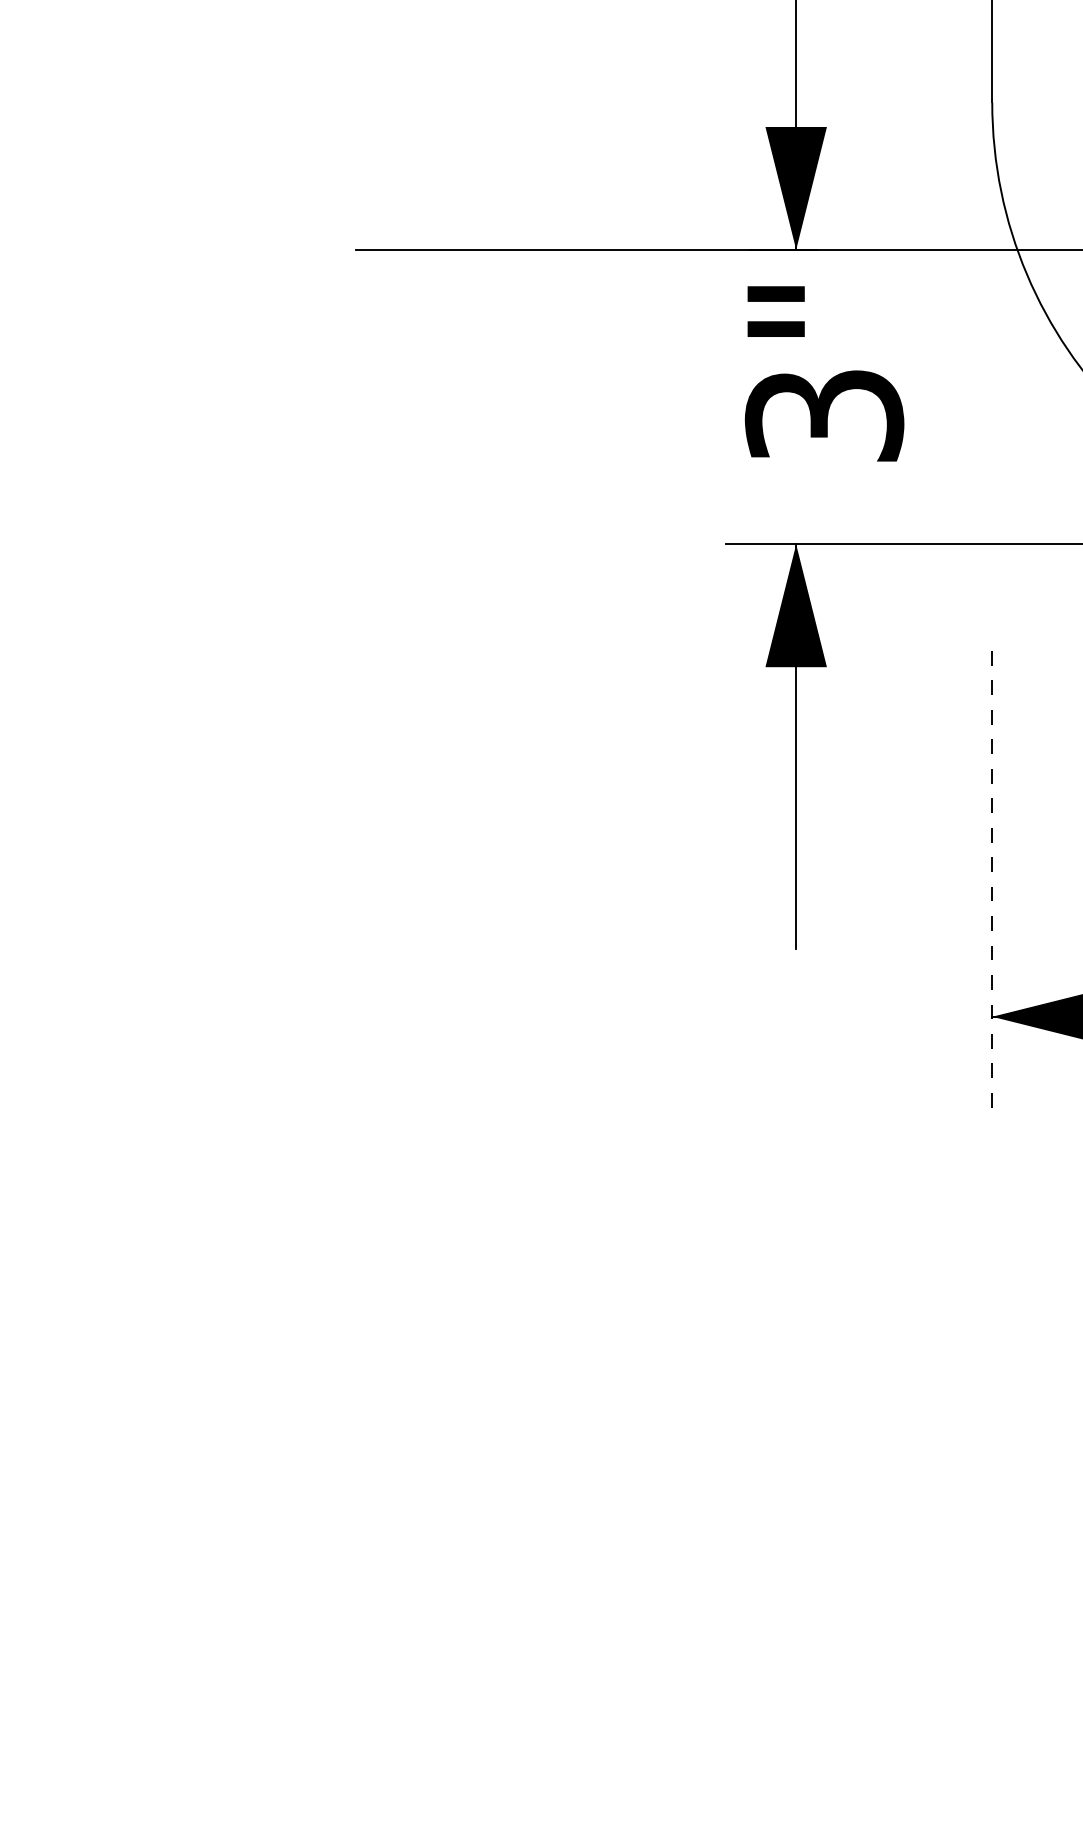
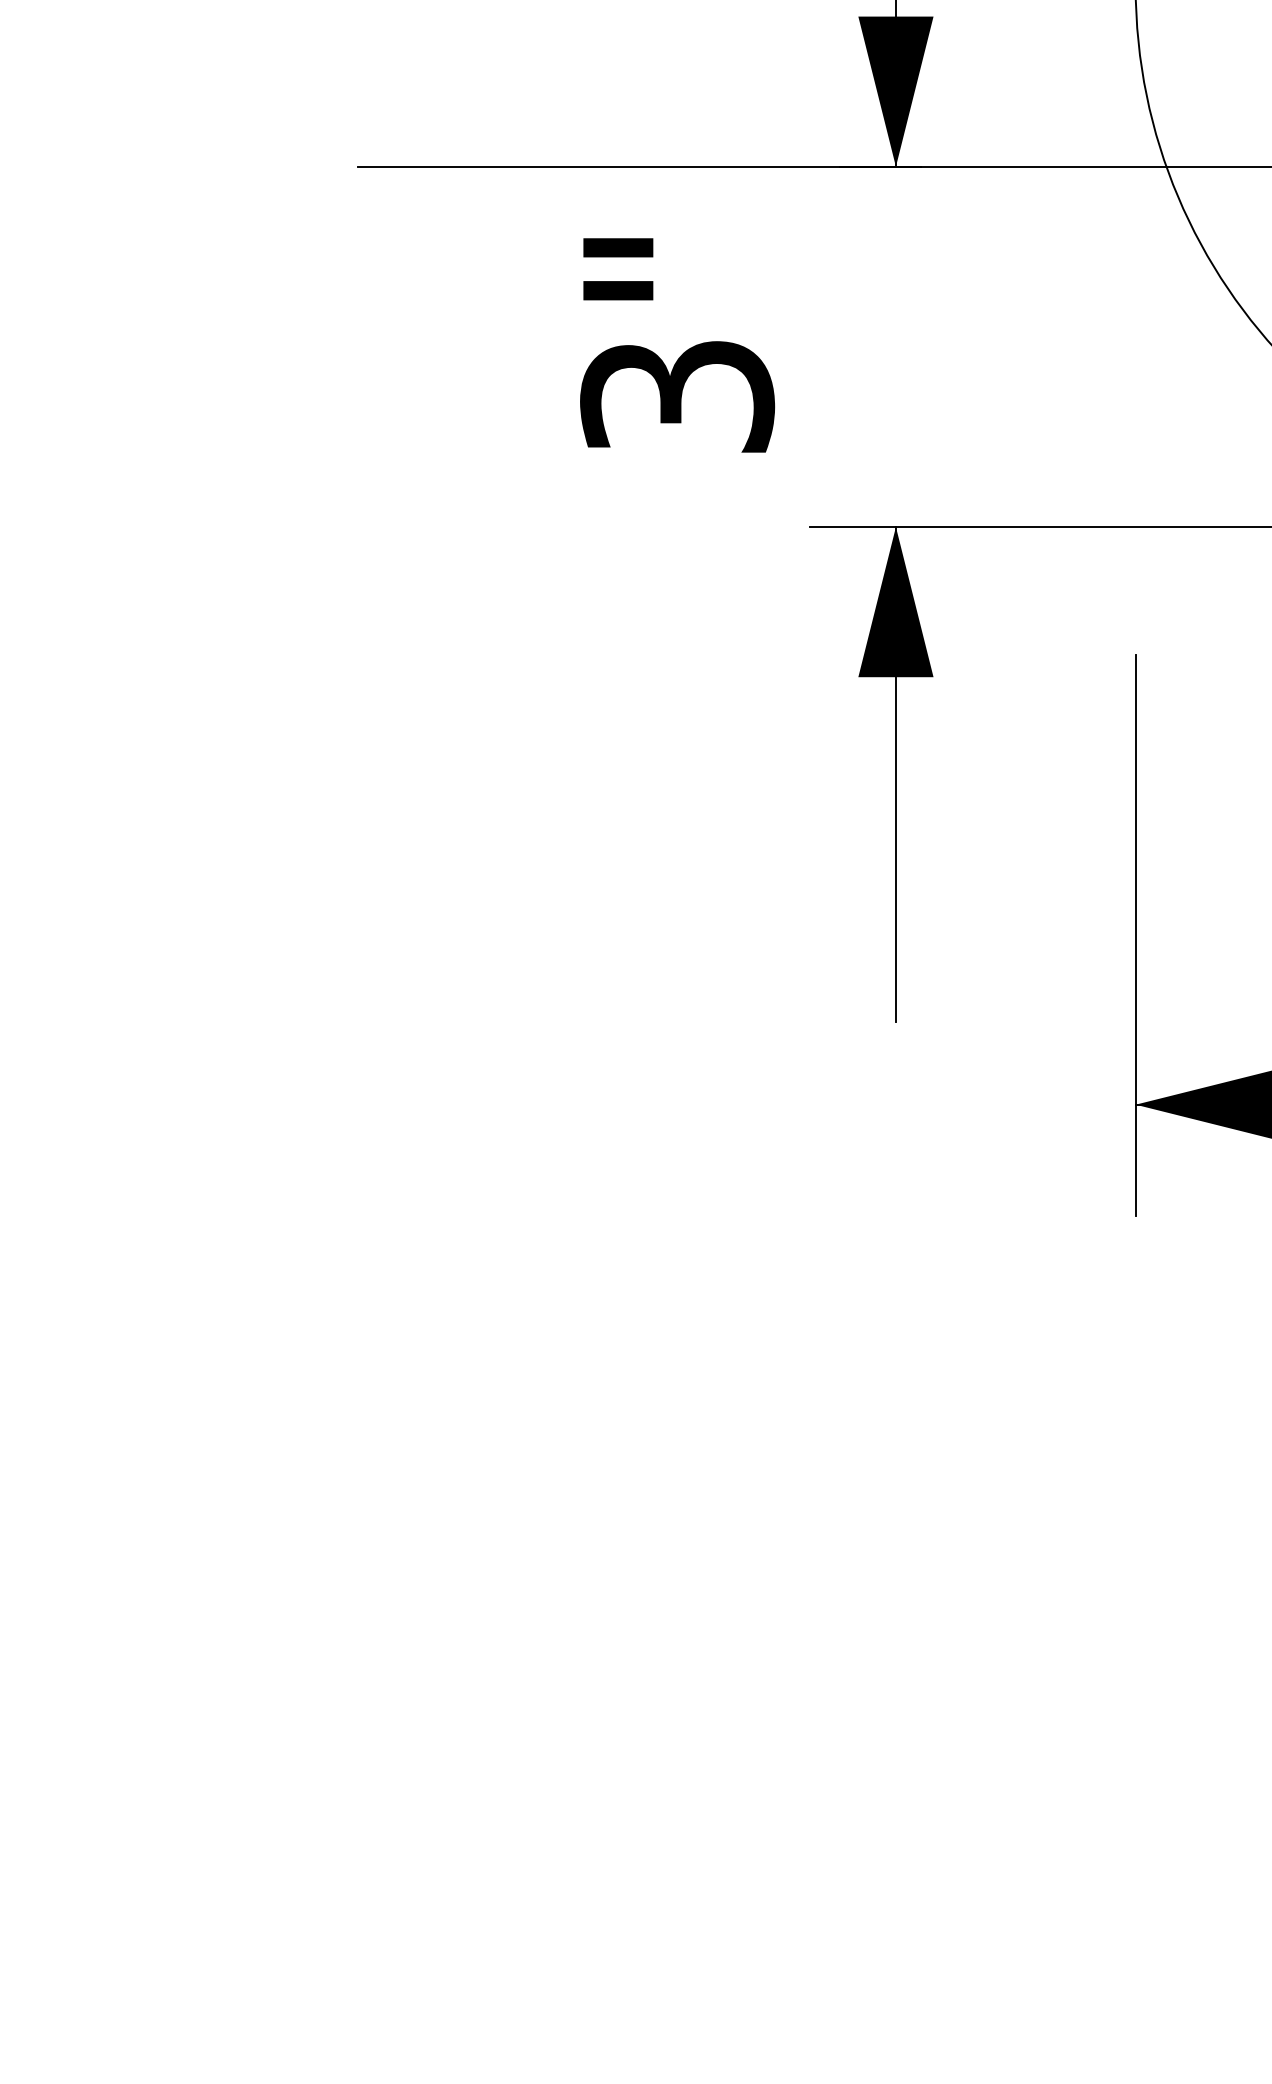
text: (824, 373) -> (677, 344), moved
line: (992, 877) -> (1135, 934), dashed -> solid

